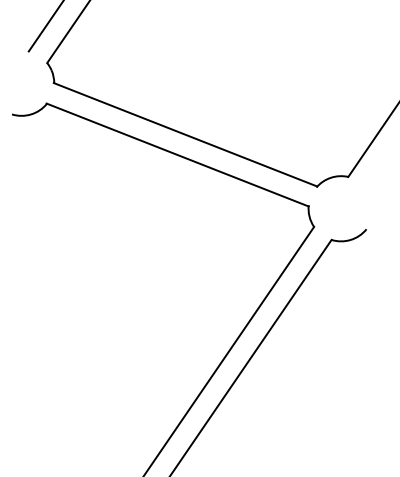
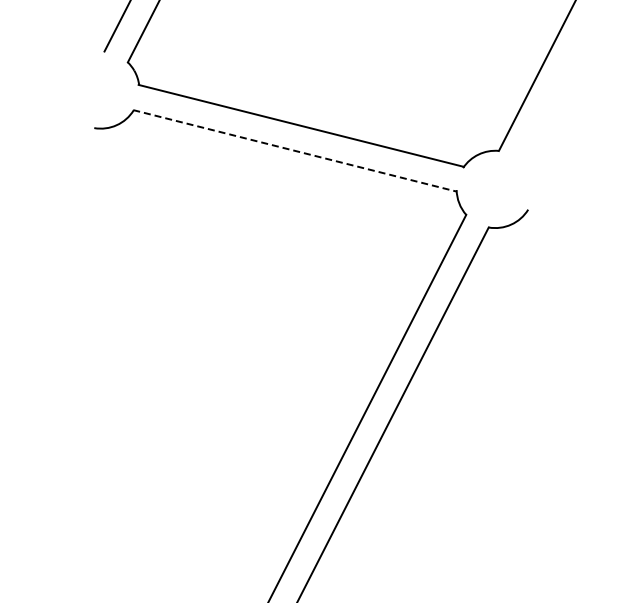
line: (177, 154) -> (294, 150), solid -> dashed

